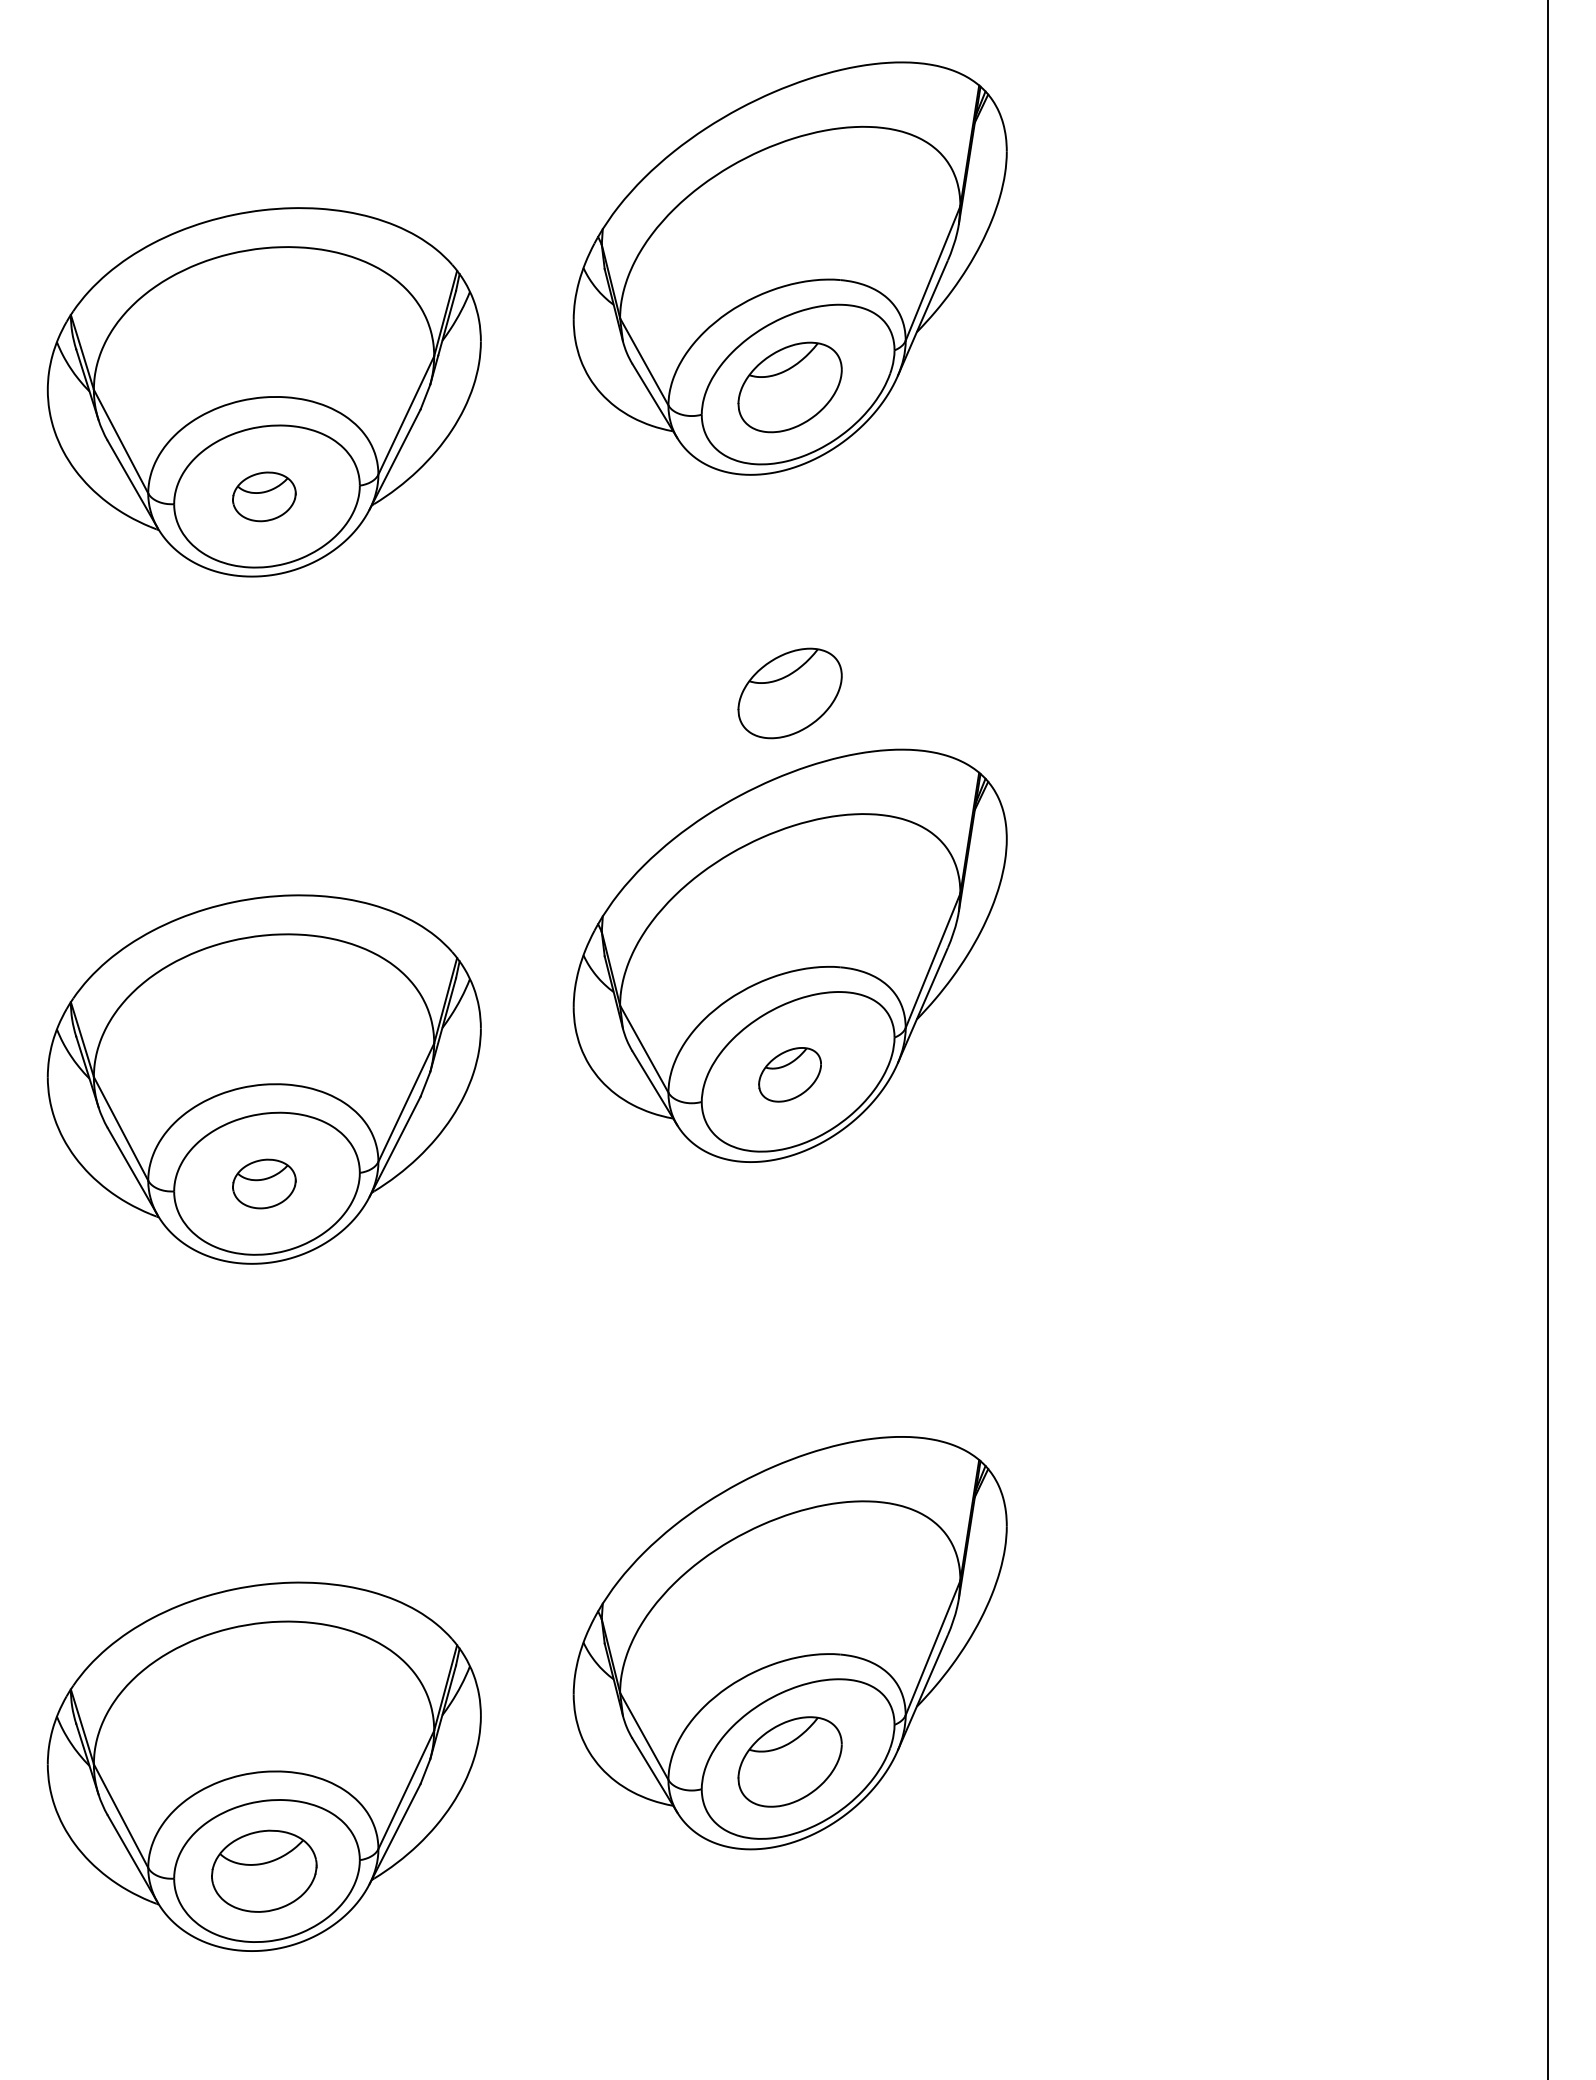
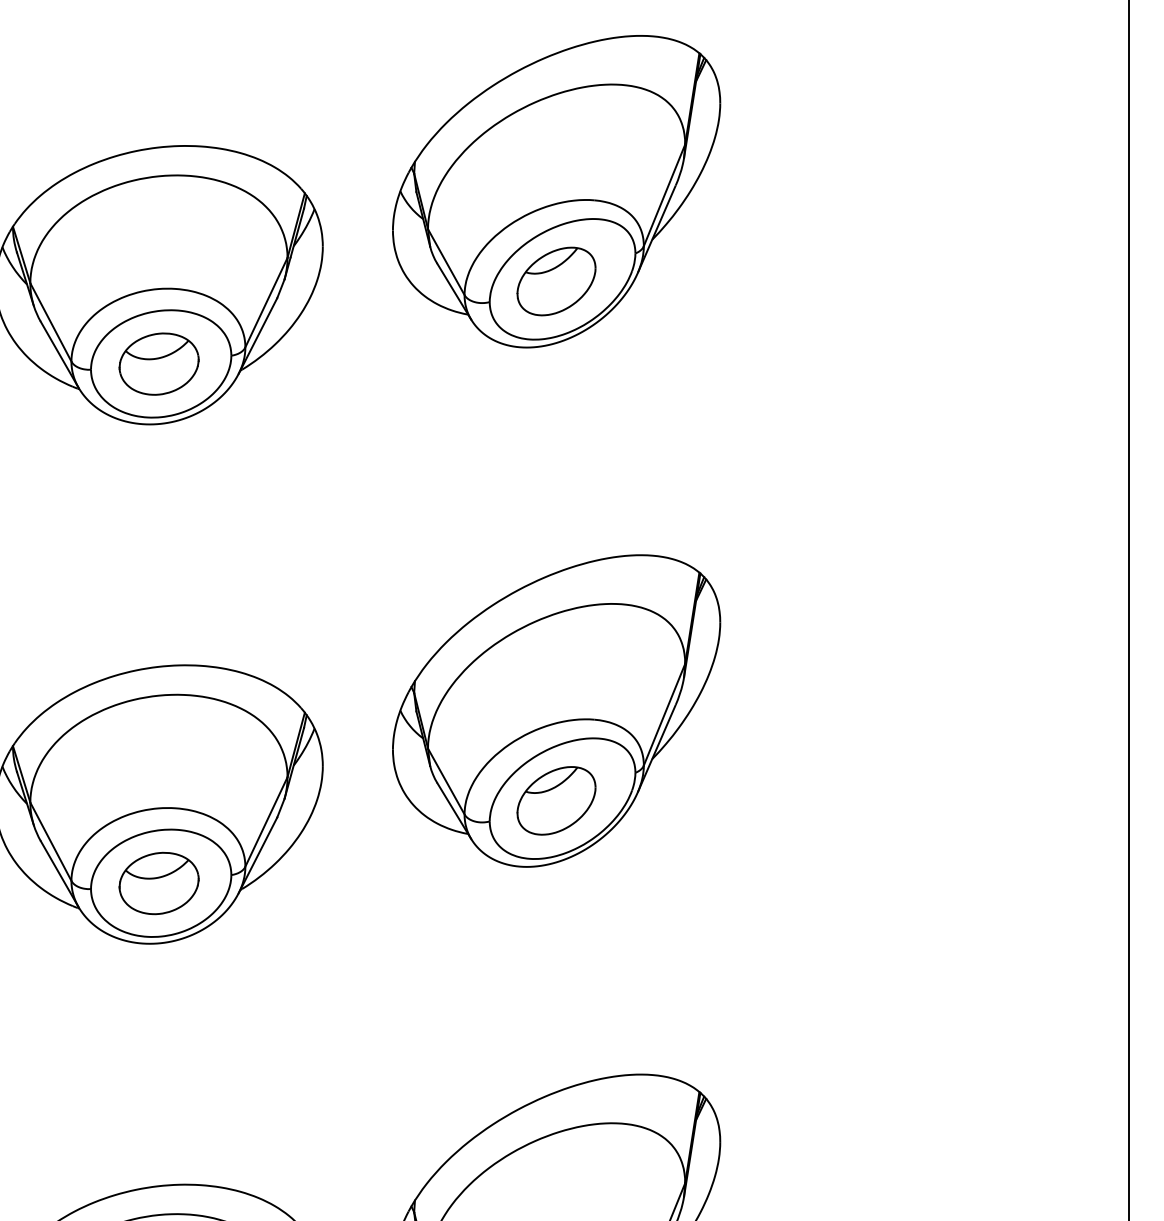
part: (264, 496) -> (159, 363), size x1.67
part: (789, 693) -> (556, 512), removed
part: (789, 1074) -> (556, 800), size x1.67
part: (264, 1183) -> (159, 883), size x1.67

